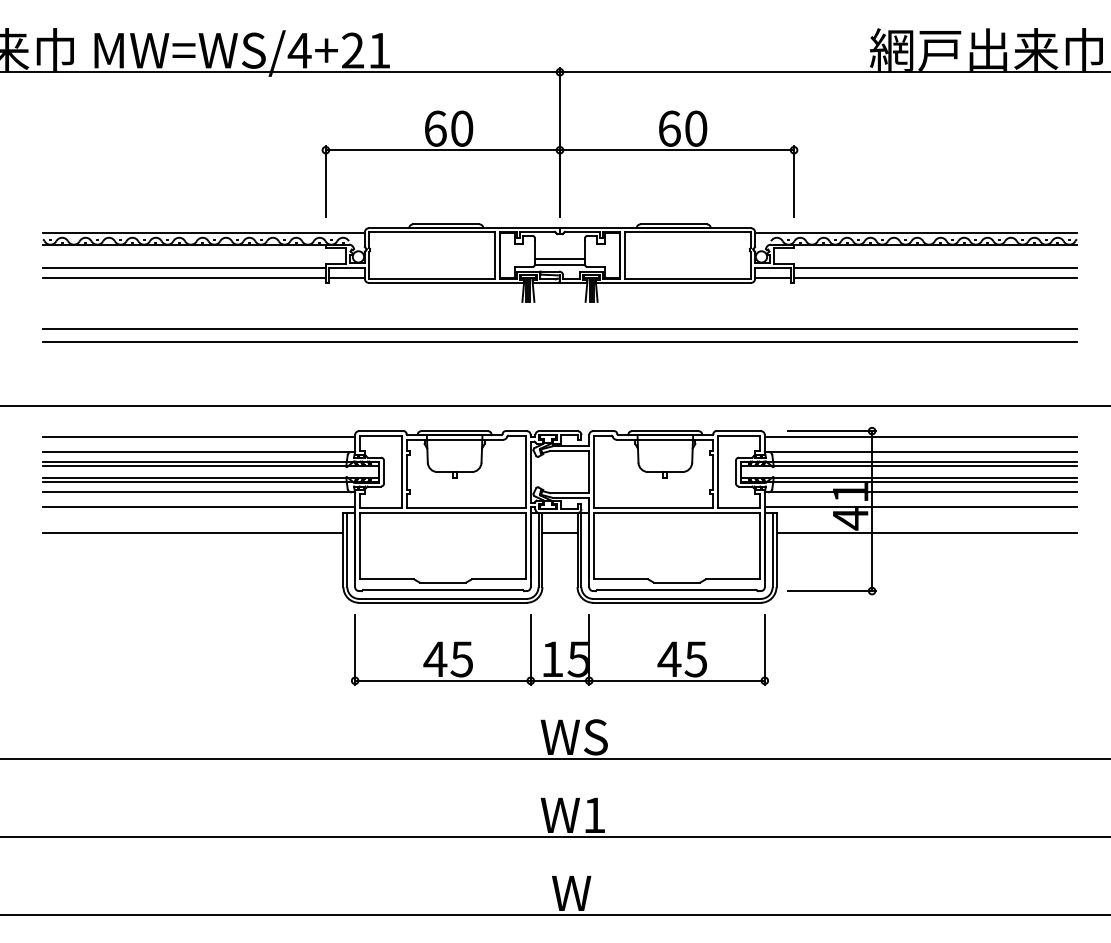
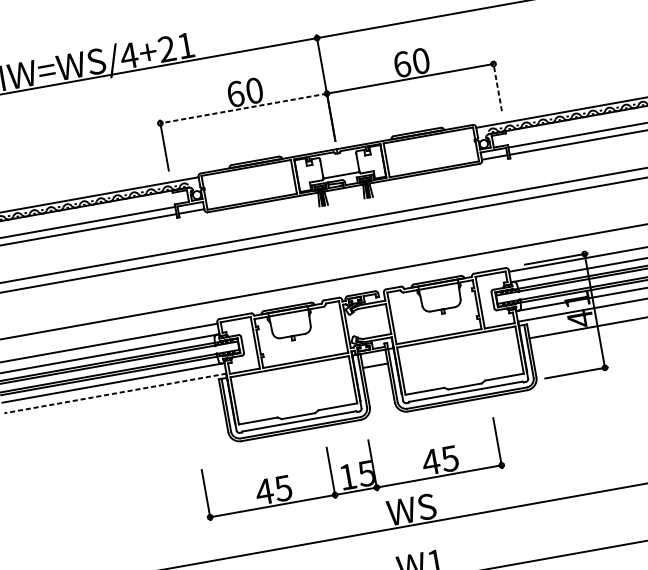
line: (442, 150) -> (243, 108), solid -> dashed
line: (794, 180) -> (497, 85), solid -> dashed
line: (559, 259) -> (340, 171), removed
line: (198, 507) -> (115, 393), solid -> dashed
line: (193, 532) -> (114, 412), removed
part: (559, 649) -> (351, 469), moved

